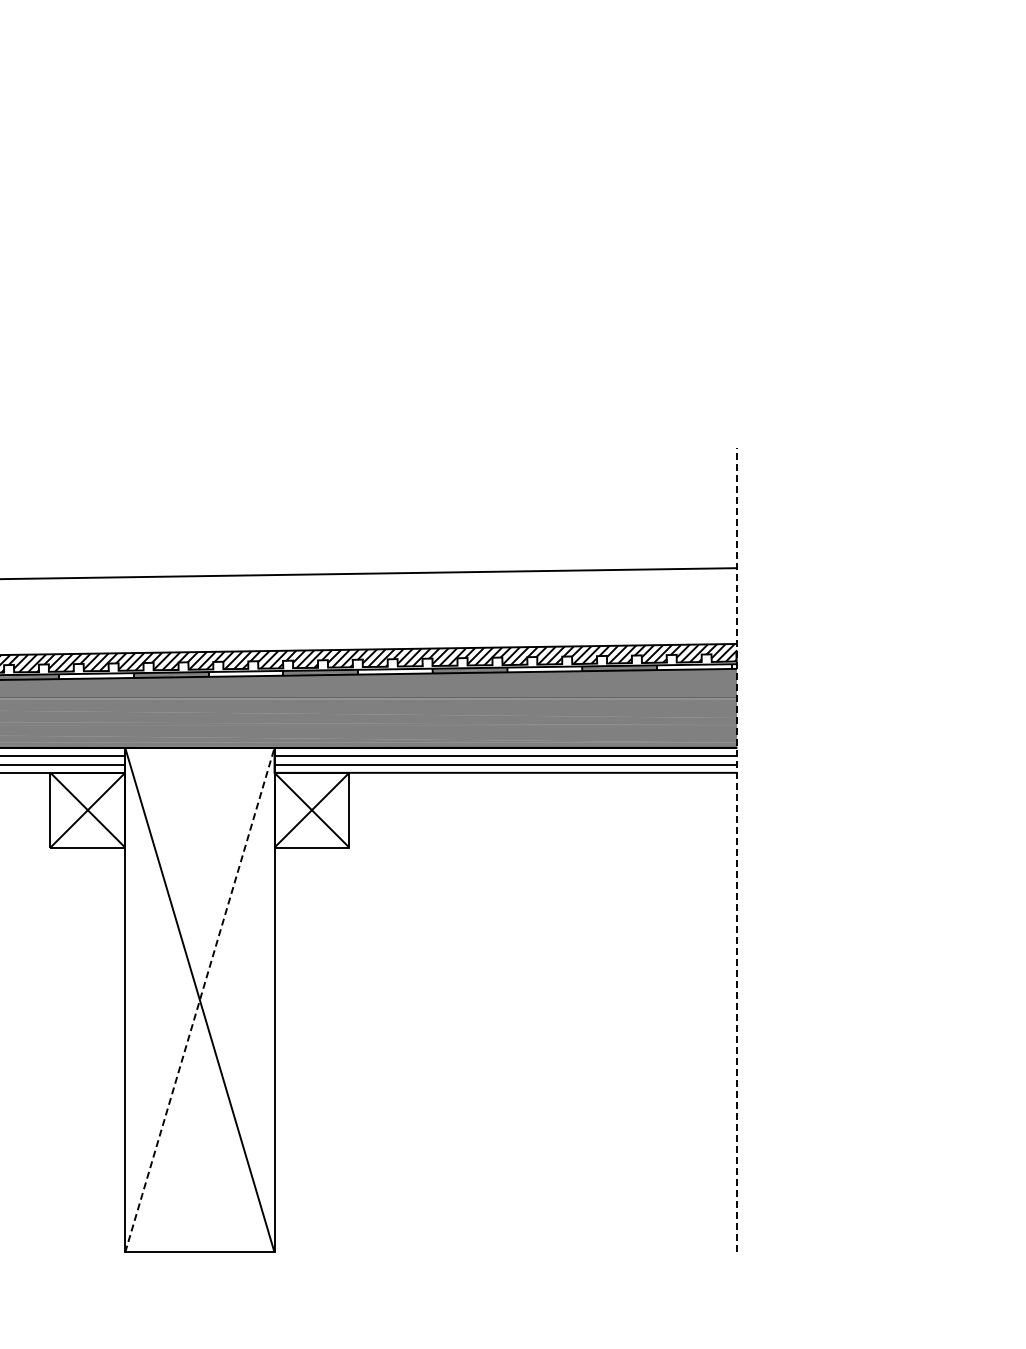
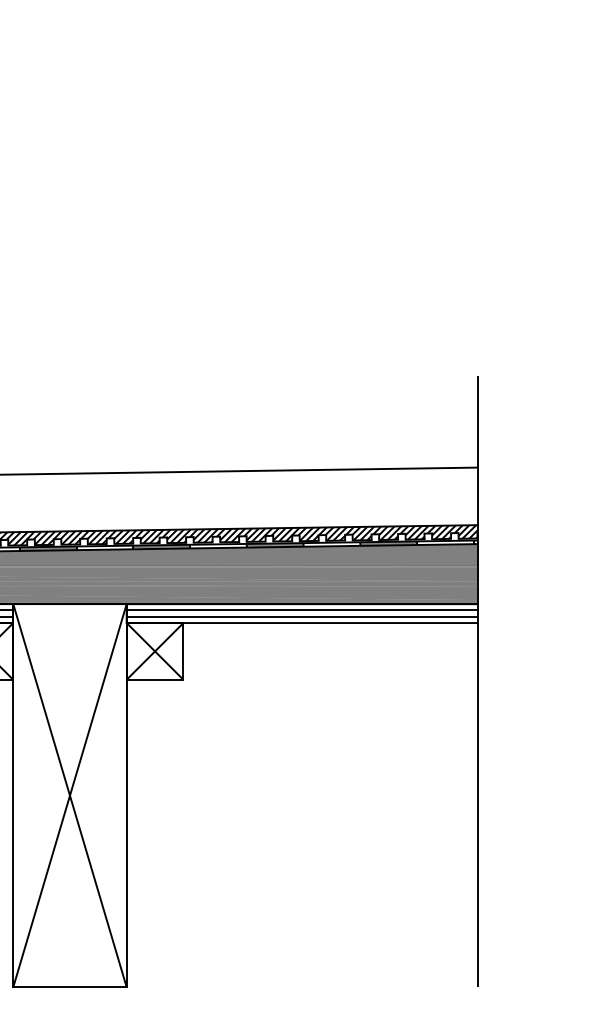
line: (737, 849) -> (478, 681), dashed -> solid
line: (200, 999) -> (70, 795), dashed -> solid

